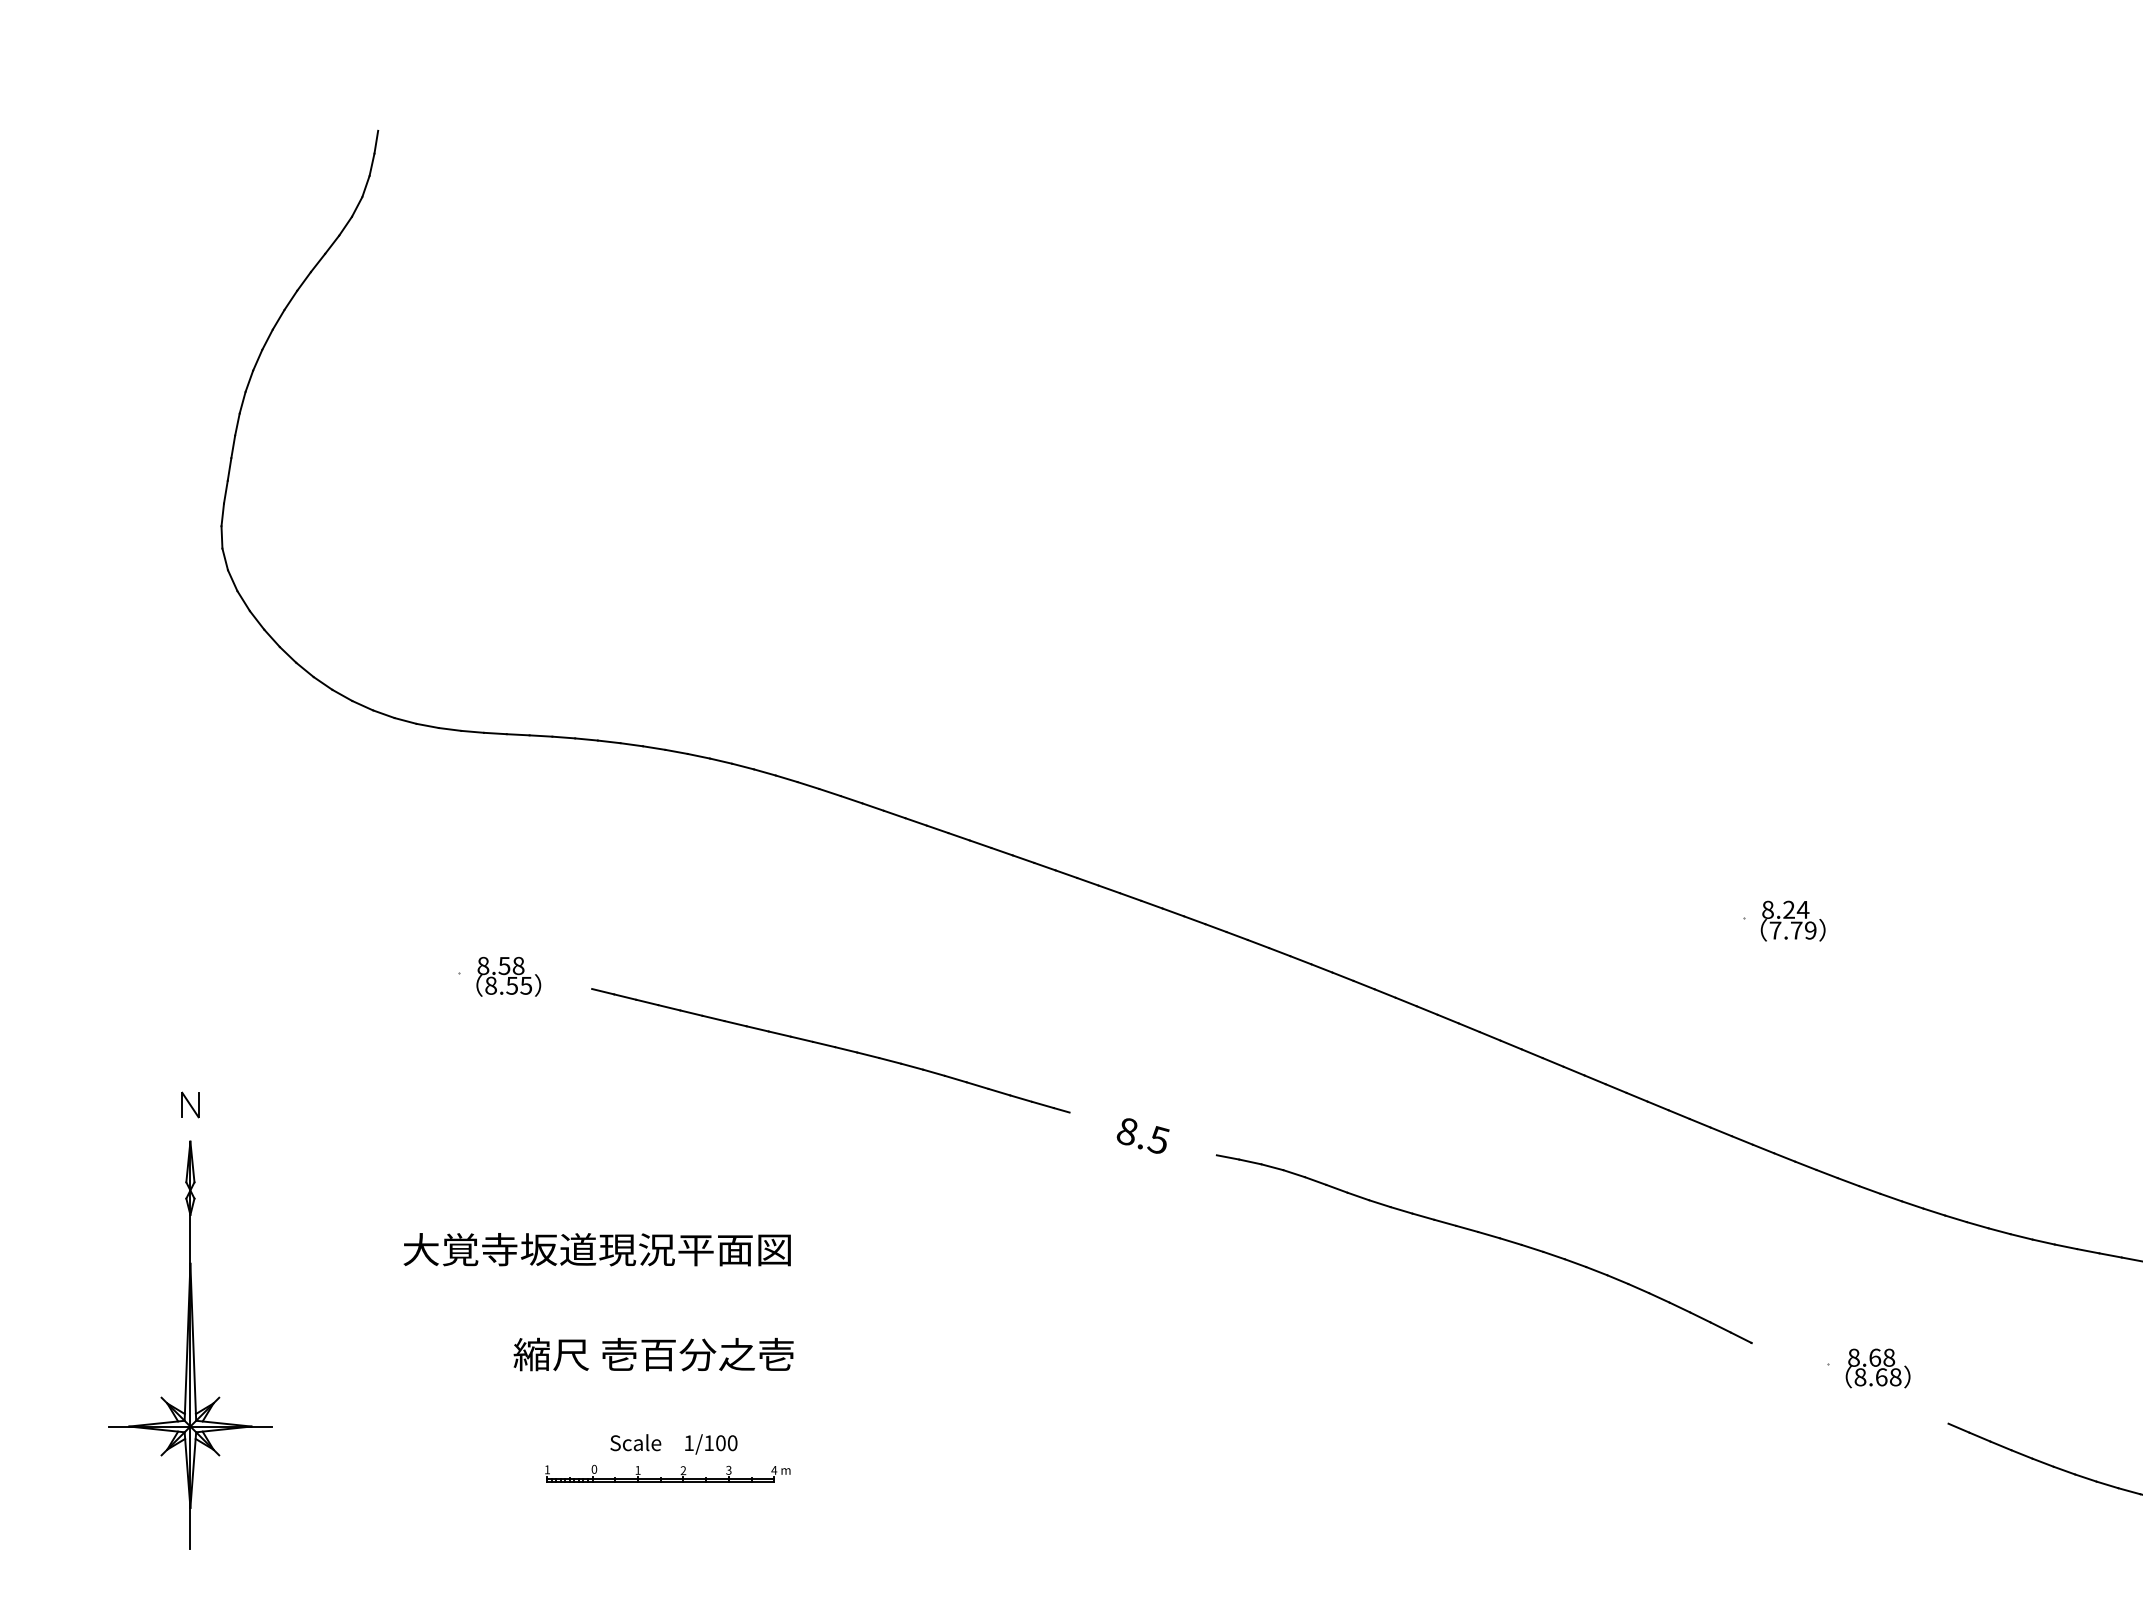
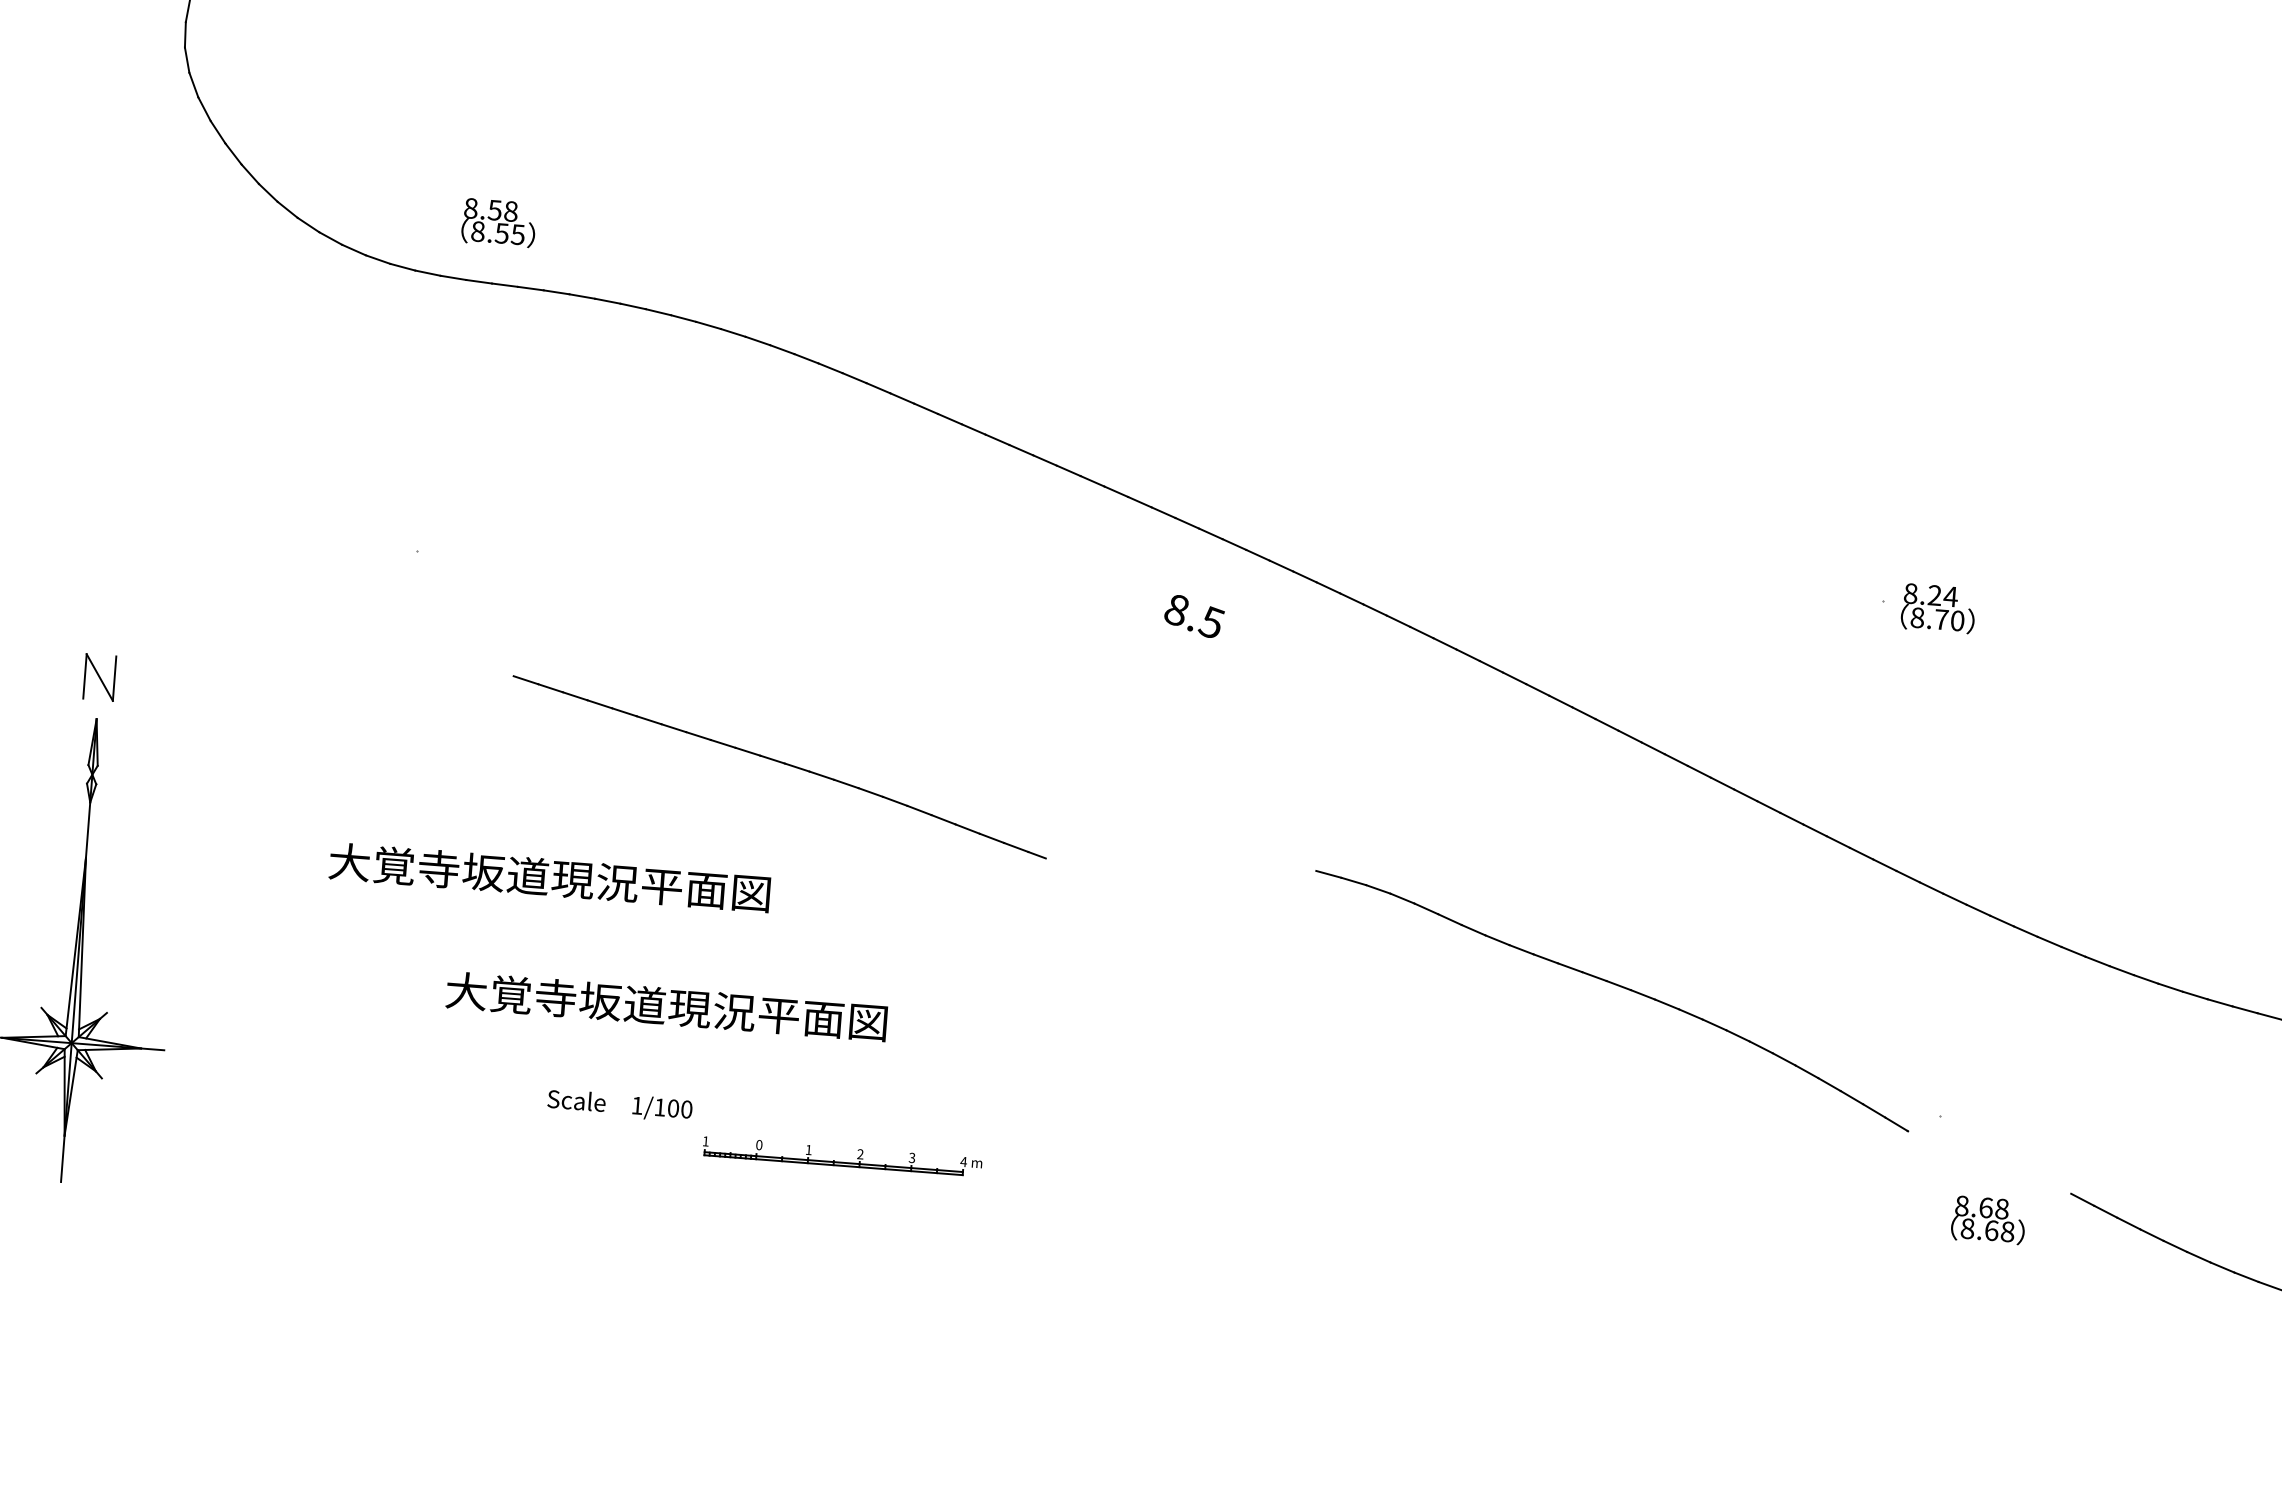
text: (1792, 930) -> (1936, 619), 7.79 -> 8.70
text: (508, 976) -> (498, 222), moved
part: (830, 1050) -> (779, 766), moved
part: (190, 1104) -> (99, 676), size x1.6
text: (1142, 1135) -> (1193, 615), moved
part: (1485, 1235) -> (1614, 985), moved
text: (707, 1354) -> (666, 1006), 縮尺 壱百分之壱 -> 大覚寺坂道現況平面図
text: (1877, 1368) -> (1987, 1220), moved
part: (667, 1473) -> (842, 1156), moved

